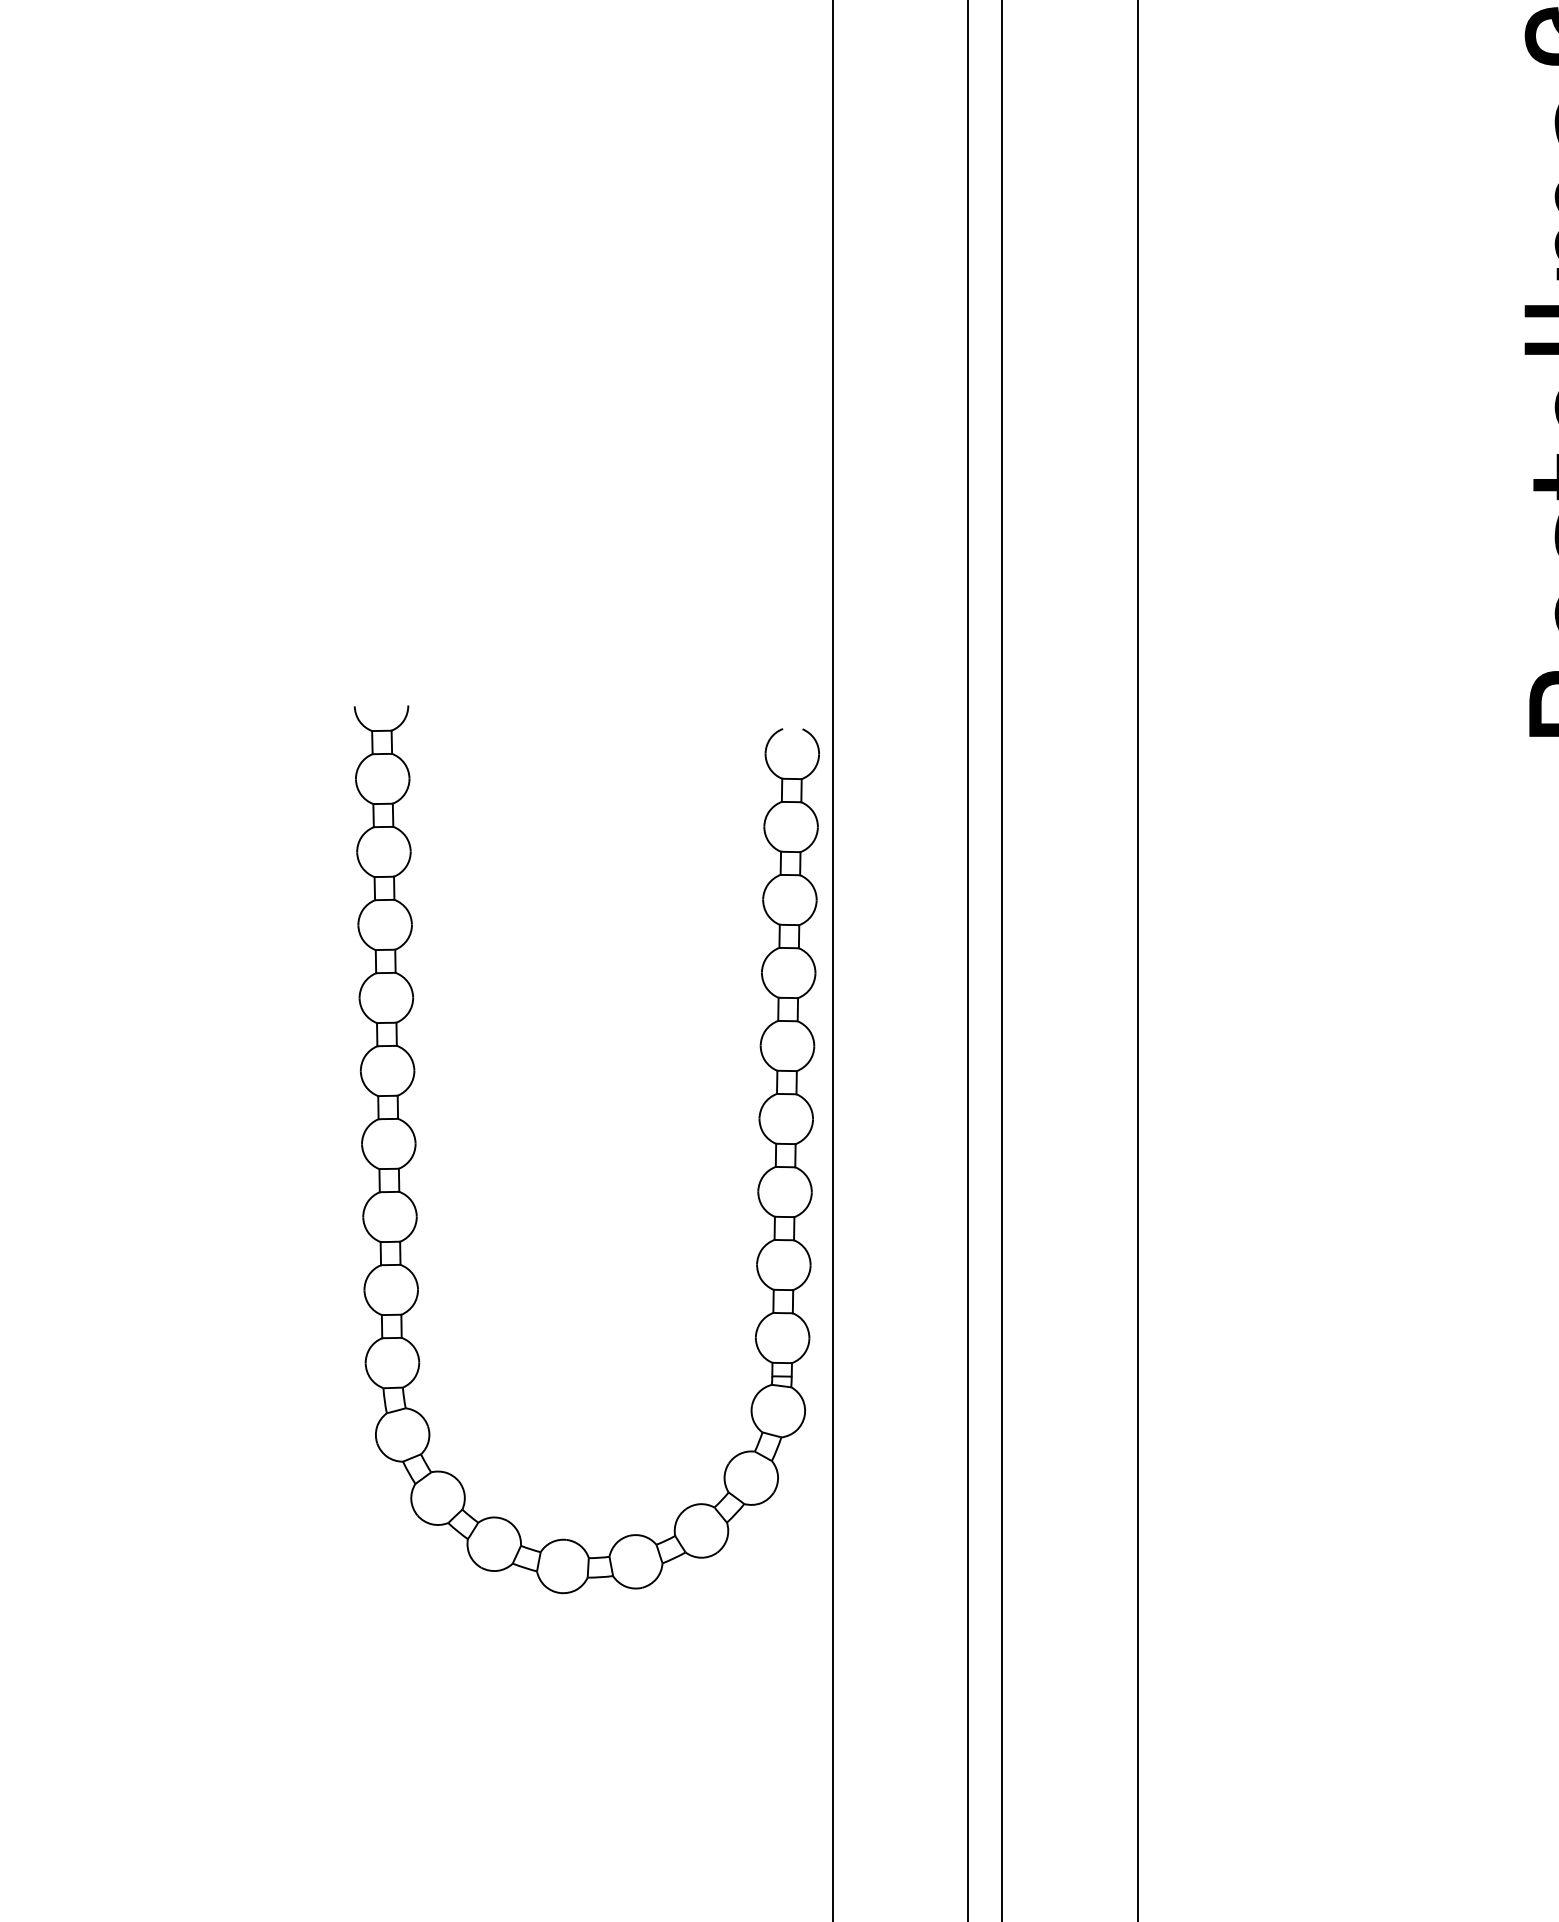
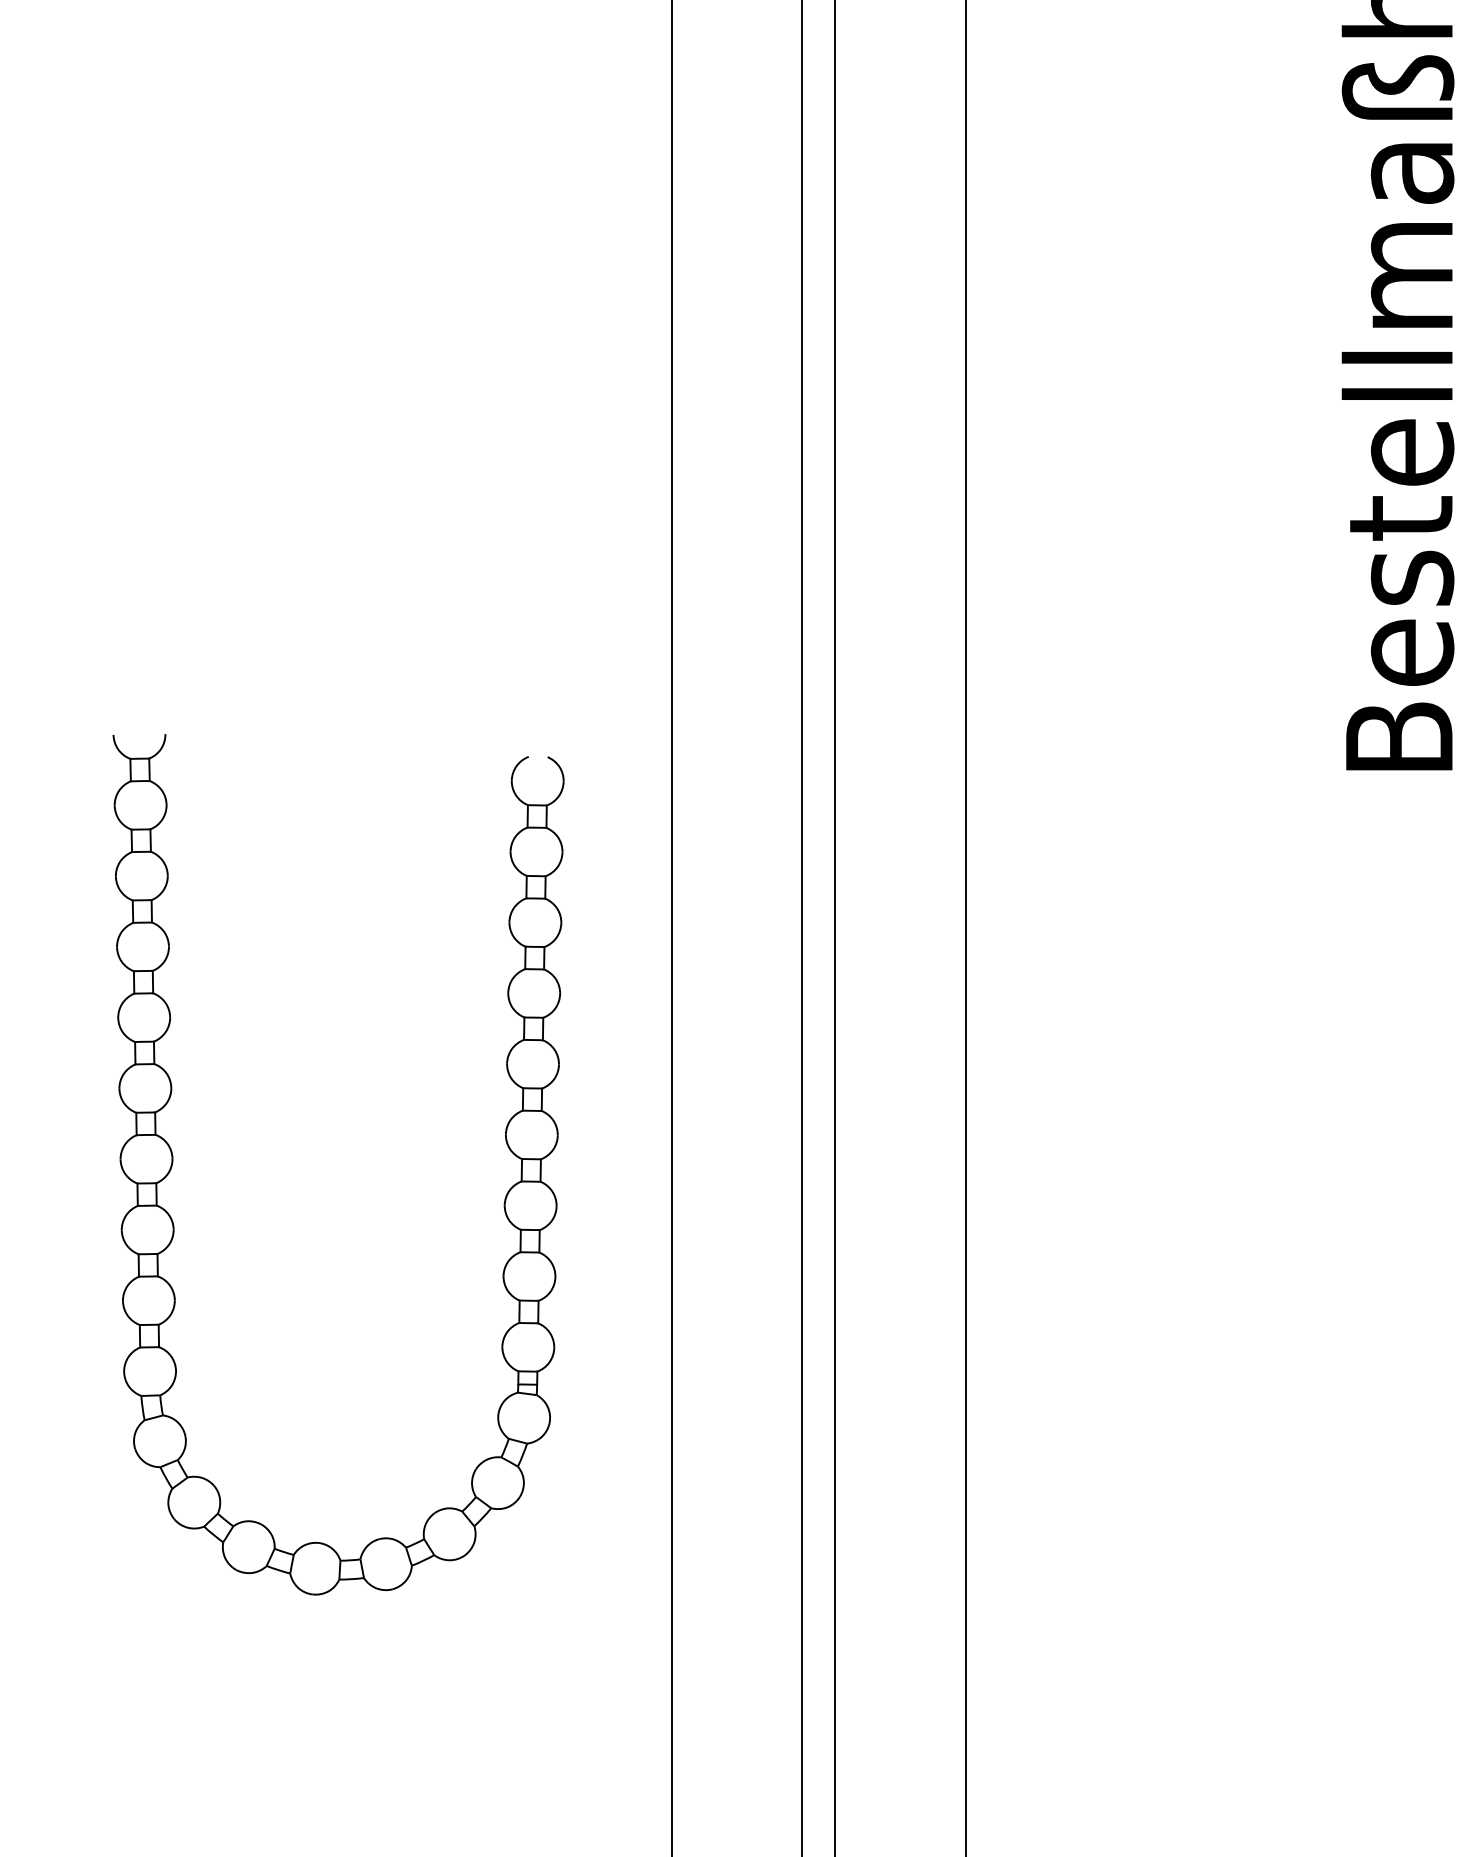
part: (416, 1148) -> (173, 1163), moved

